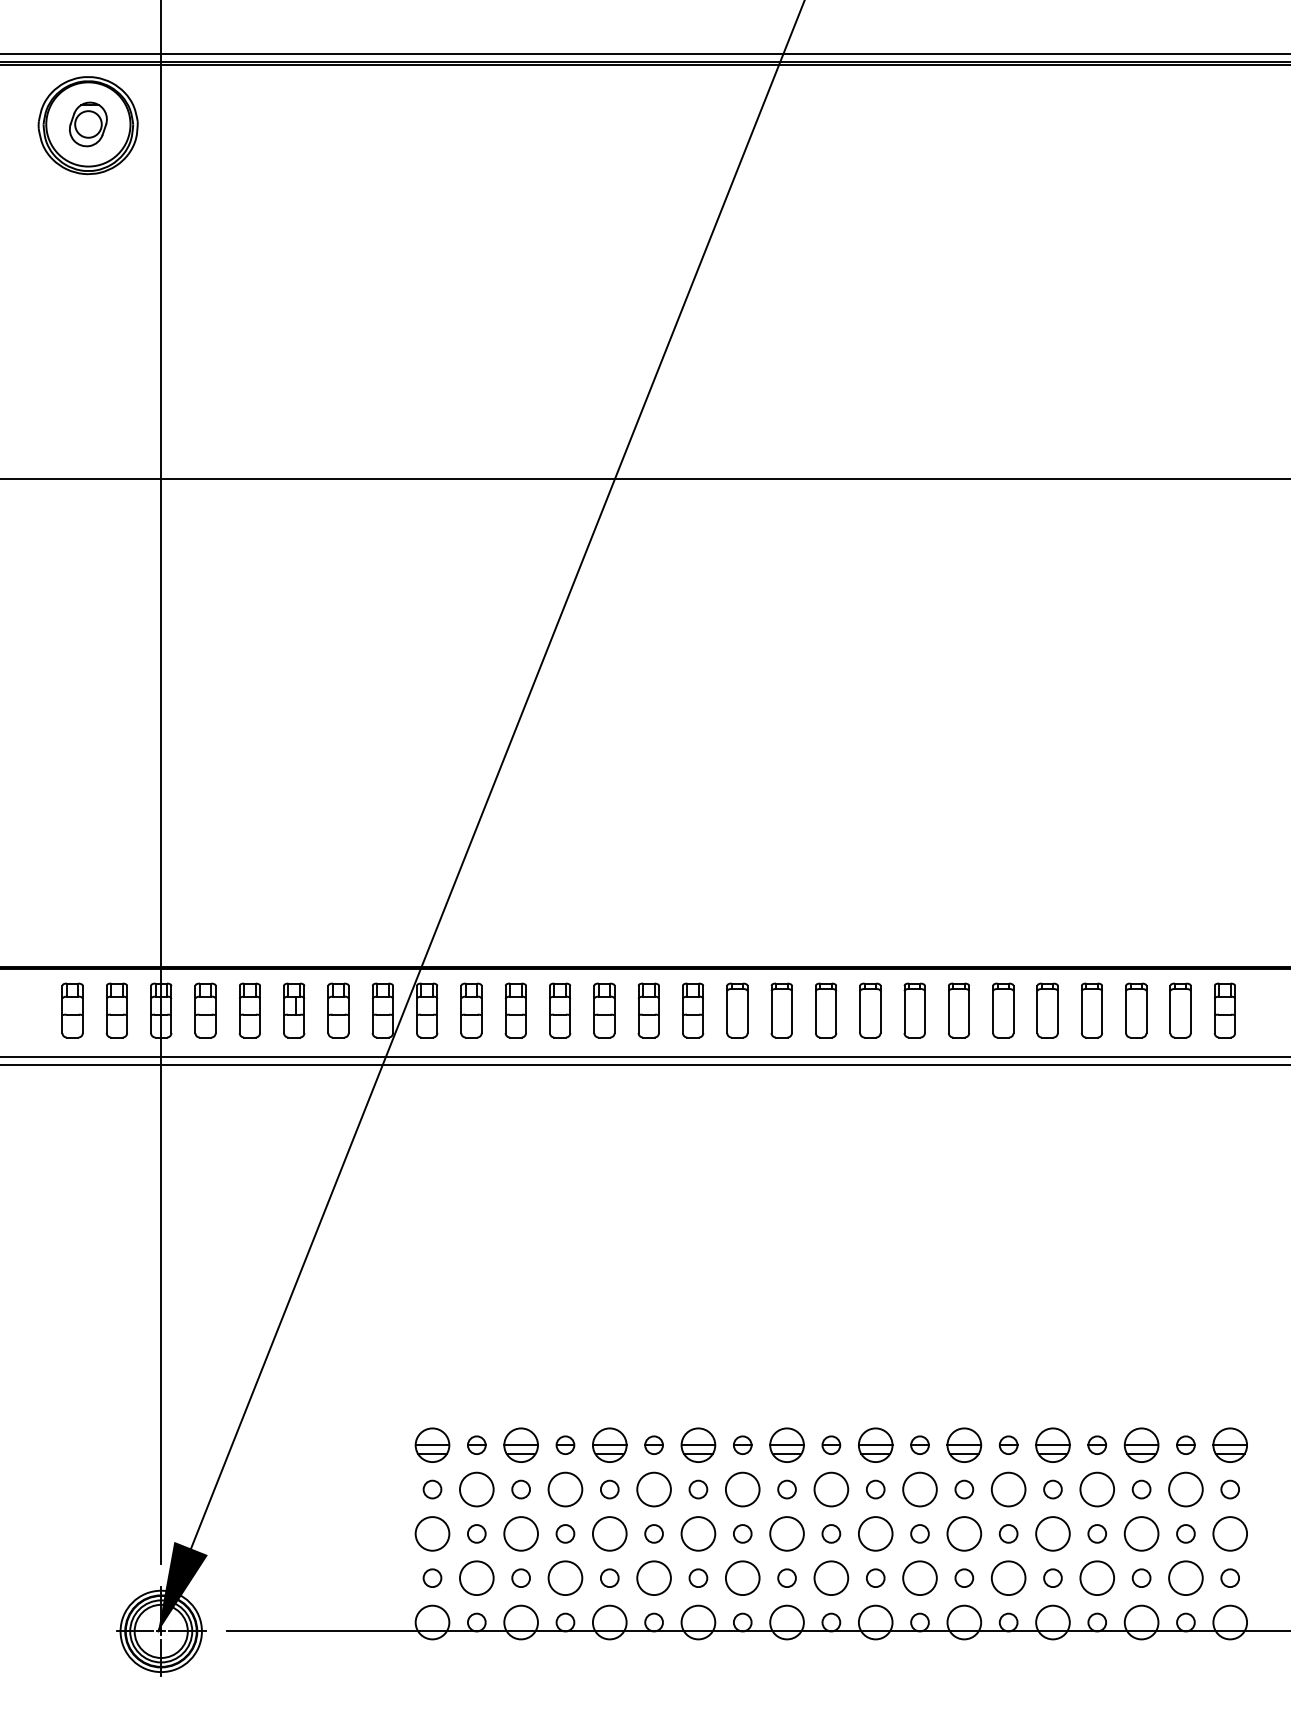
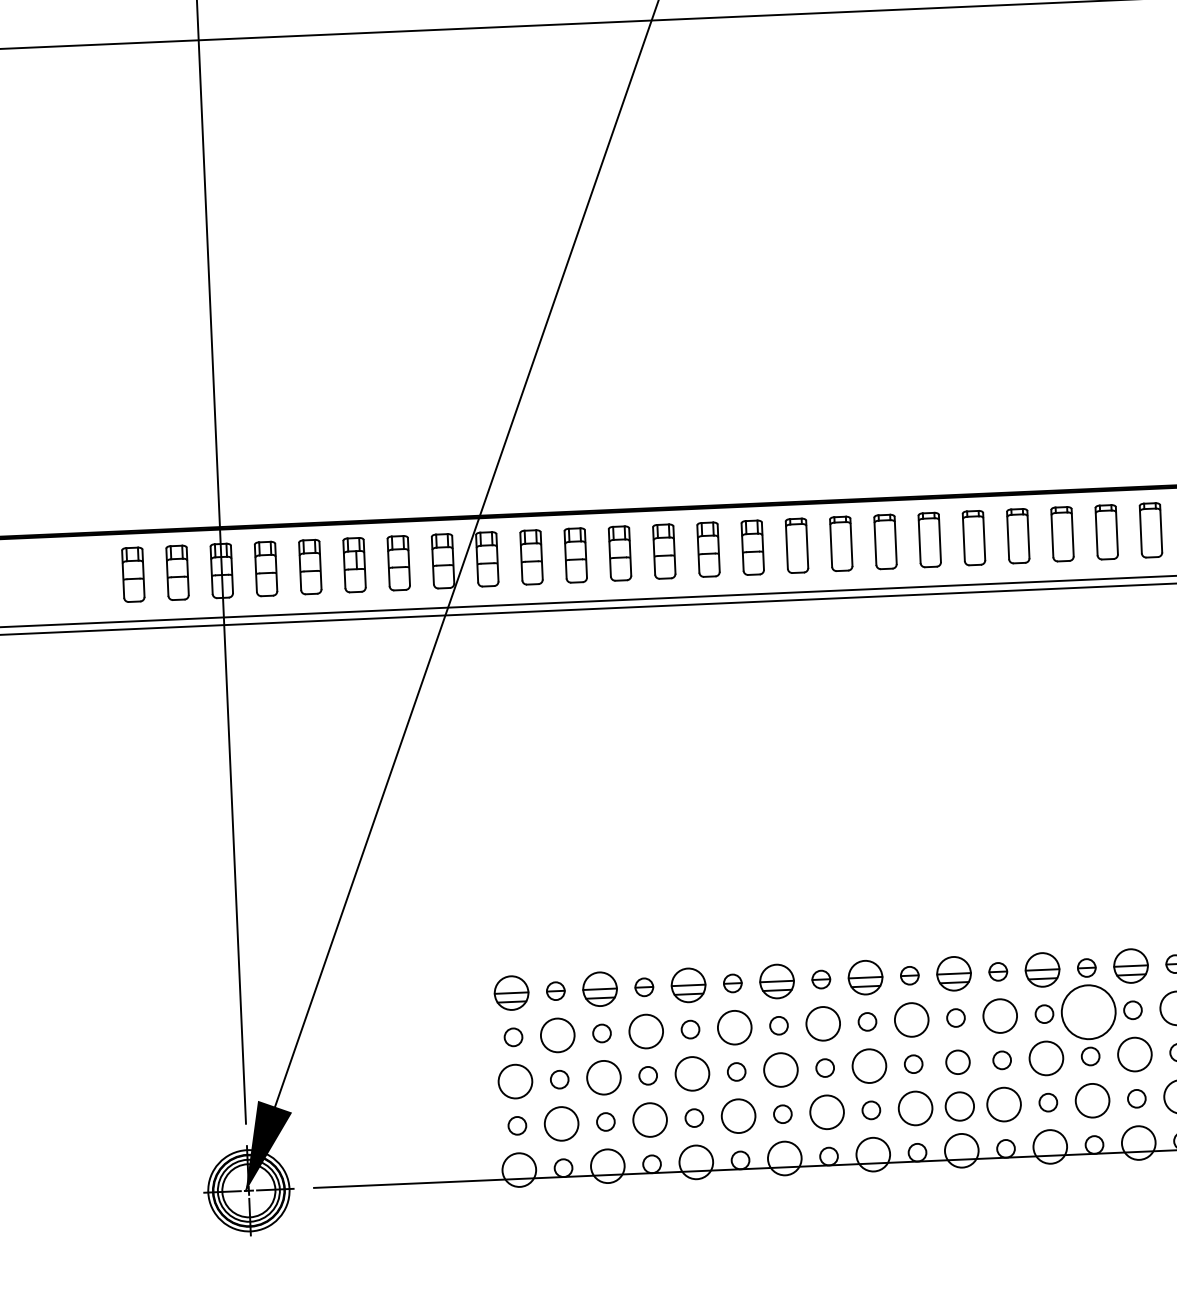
circle: (1008, 1489) -> (1088, 1012), size x1.6
circle: (875, 1533) -> (957, 1061), size x0.7
circle: (875, 1578) -> (959, 1106), size x1.6

